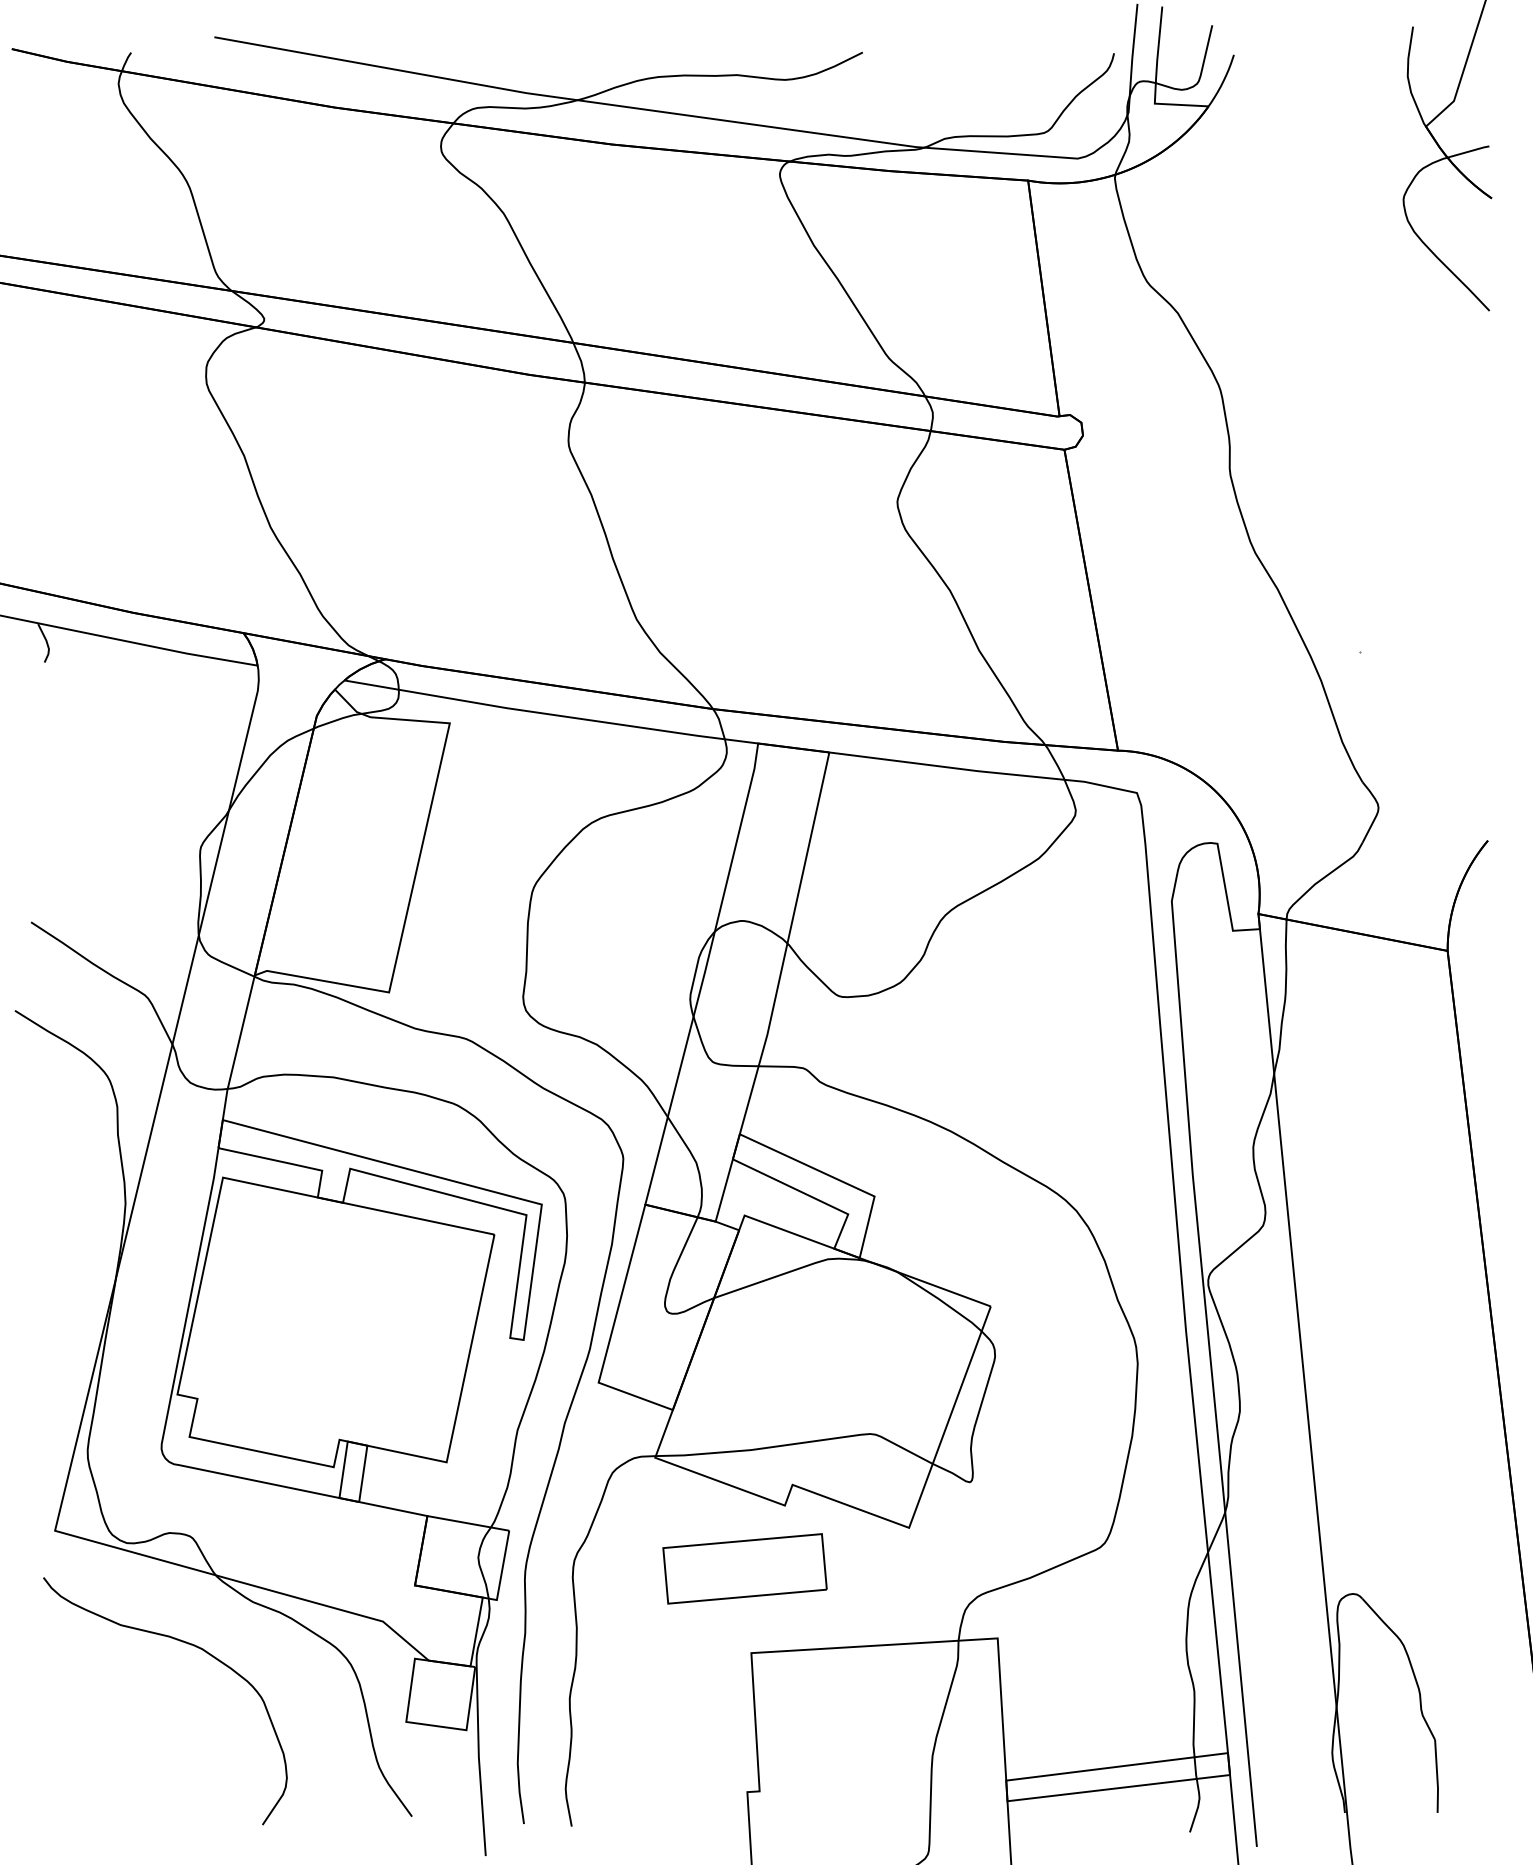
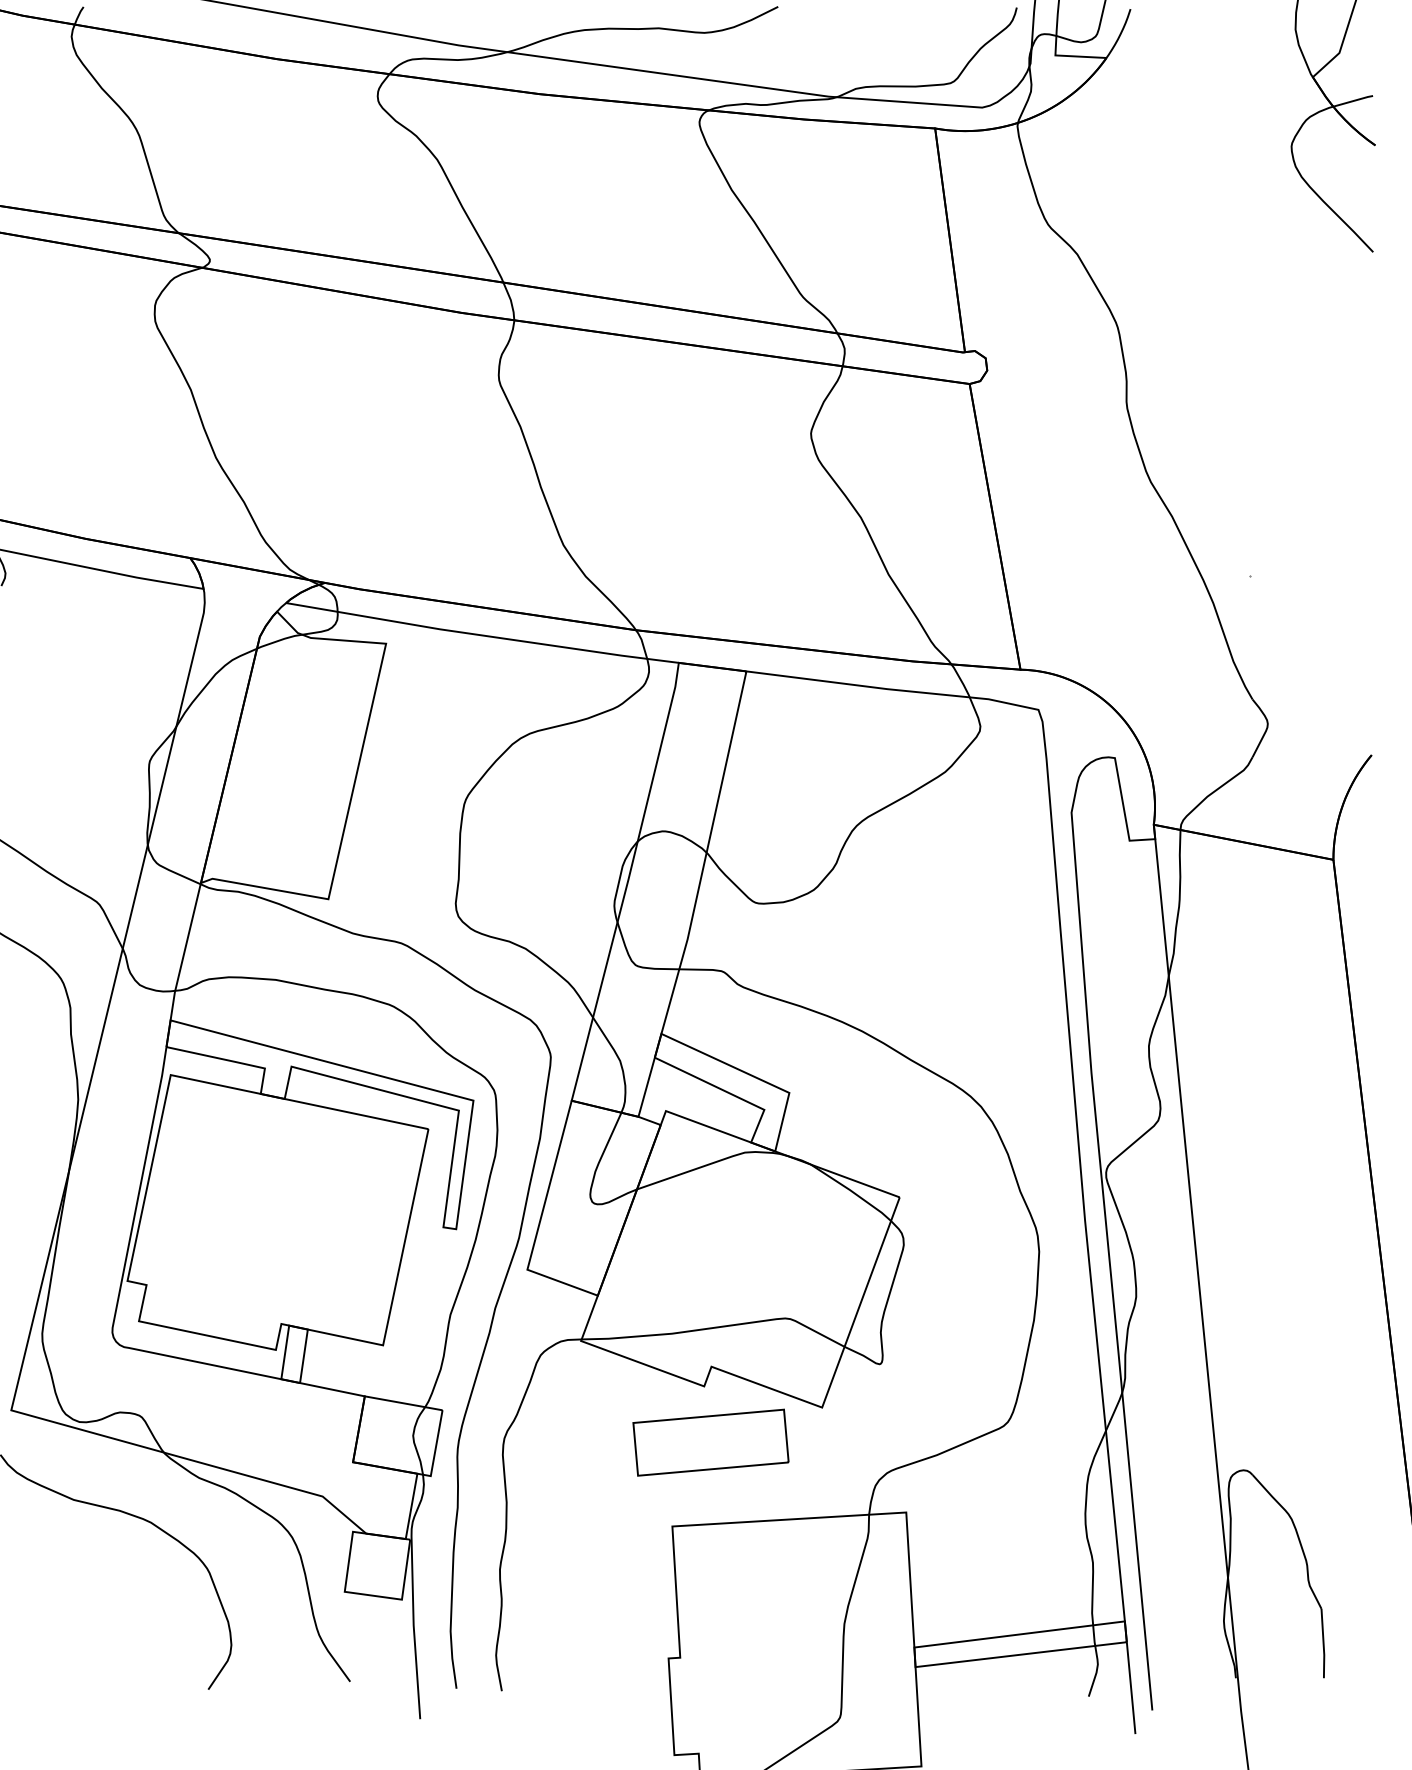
part: (744, 1568) -> (710, 1442), moved

